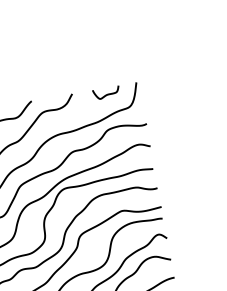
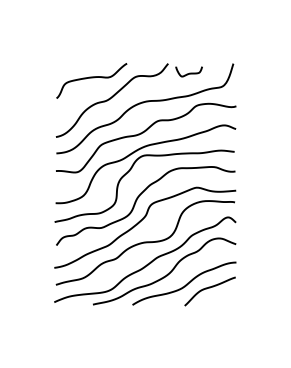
curve: (107, 93) -> (189, 72), moved

